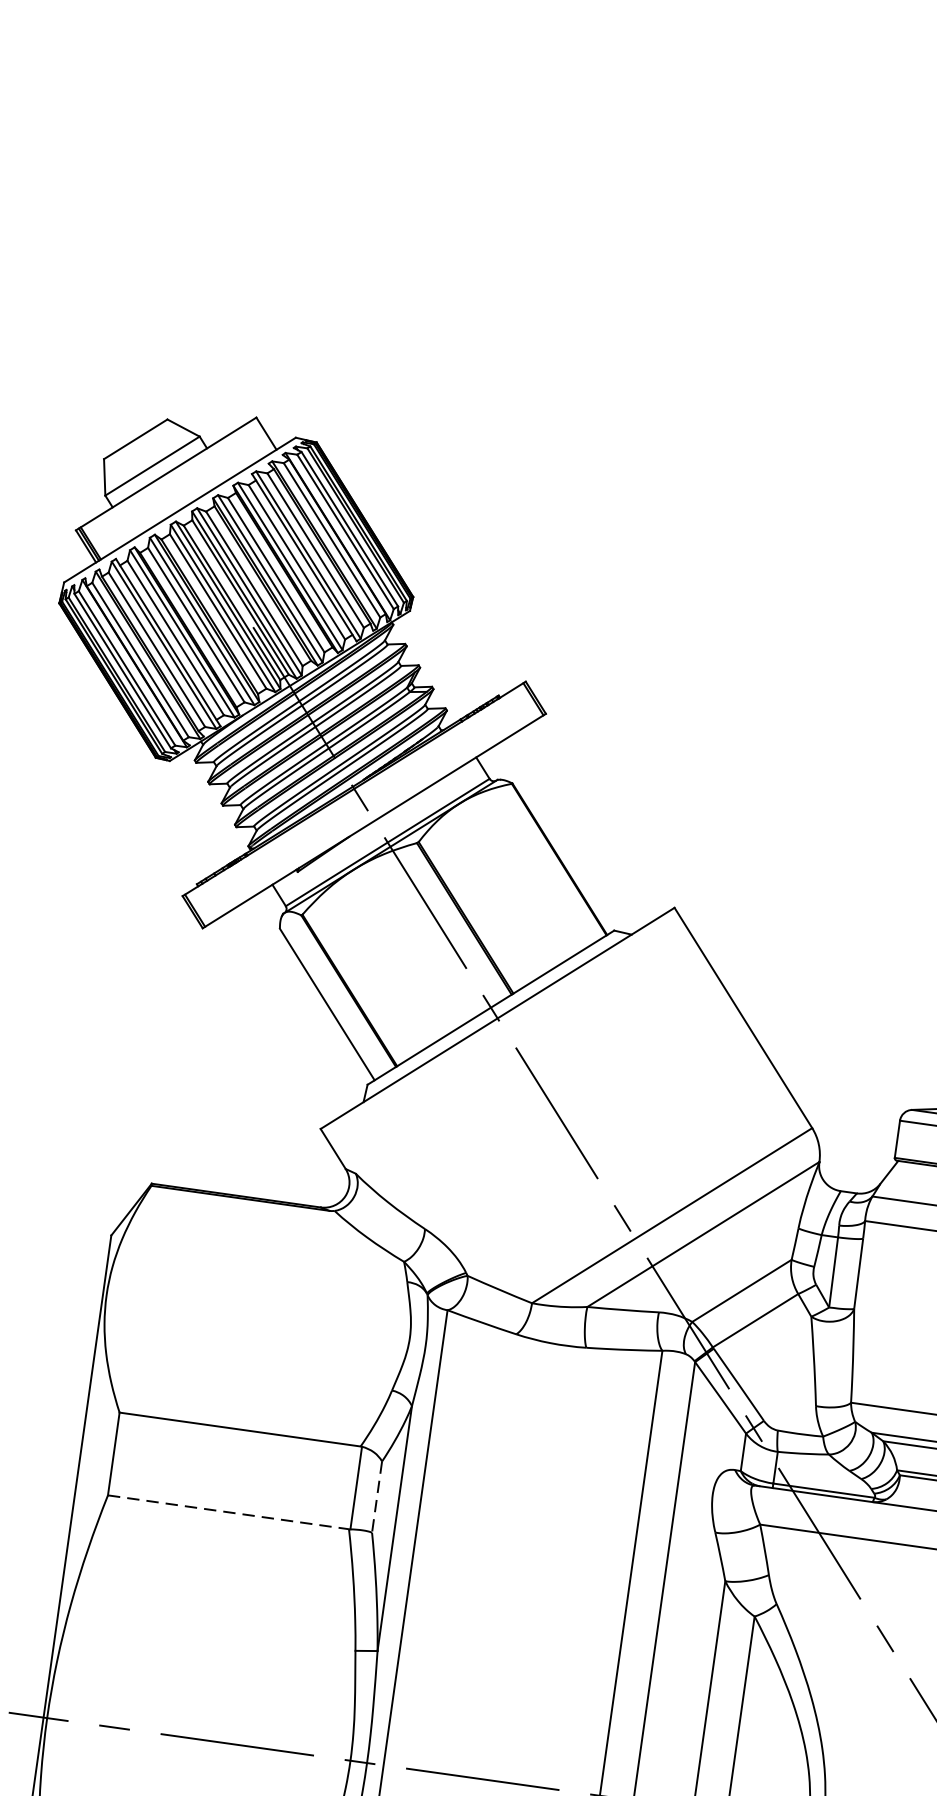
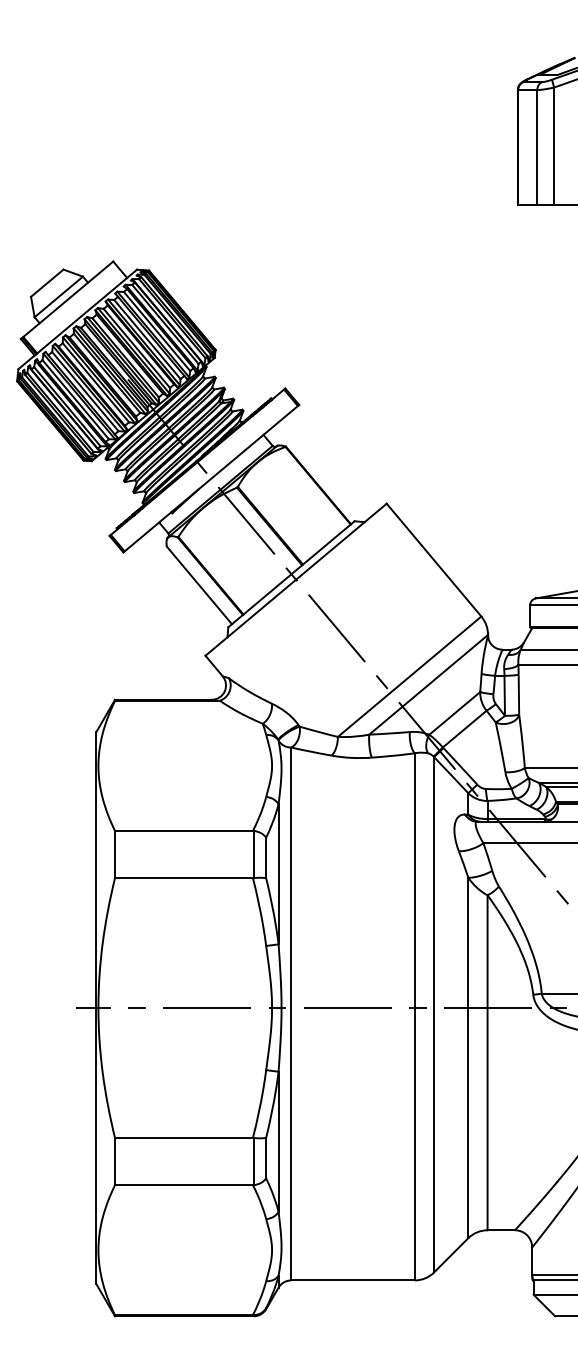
line: (377, 1498) -> (266, 858), dashed -> solid
line: (227, 1512) -> (183, 878), dashed -> solid

